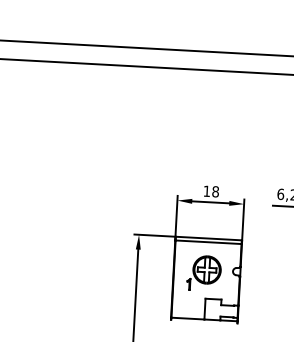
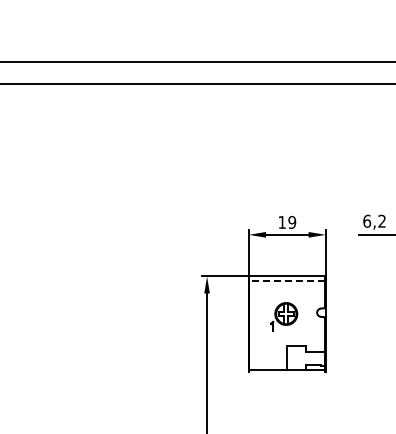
text: (215, 191) -> (292, 222), 18 -> 19
line: (208, 242) -> (287, 280), solid -> dashed
part: (203, 273) -> (283, 316), size x0.7

